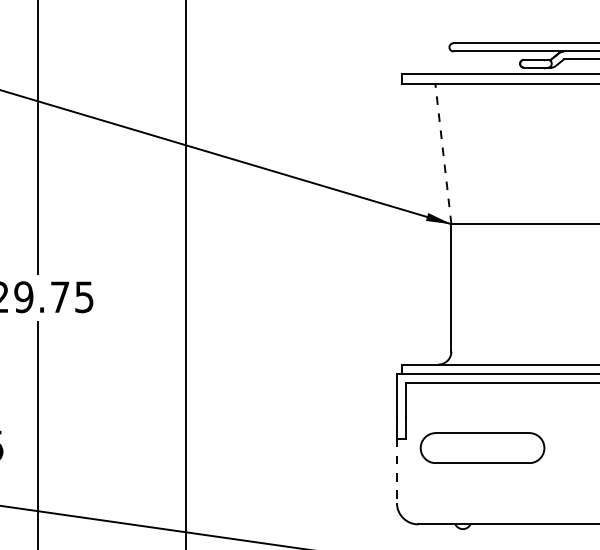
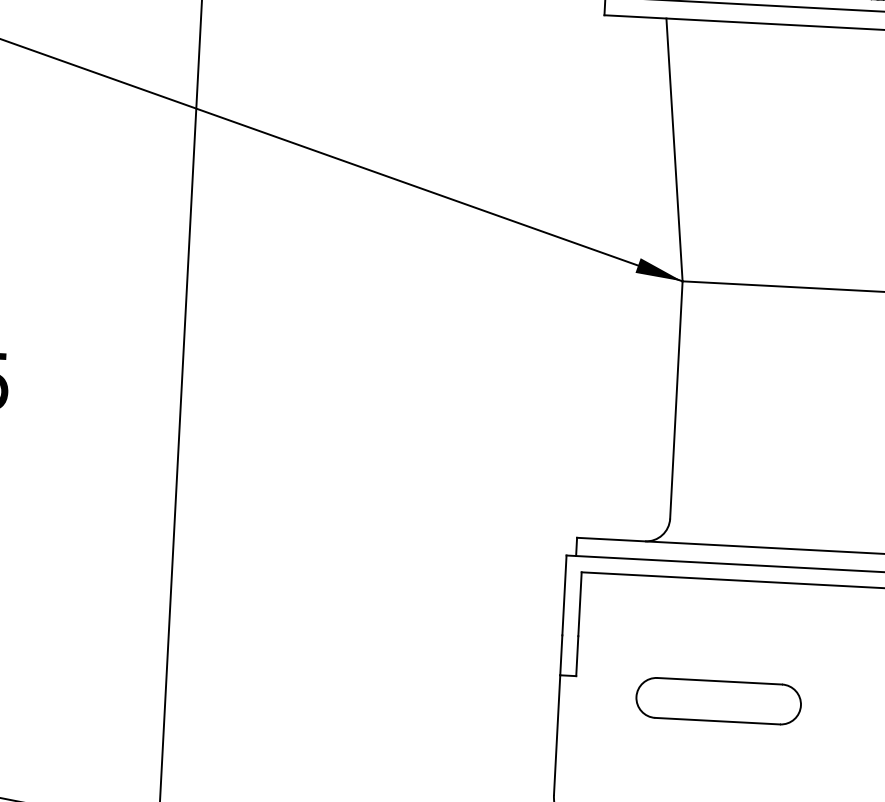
line: (443, 154) -> (674, 150), dashed -> solid
part: (482, 447) -> (718, 700), size x0.71
line: (396, 471) -> (556, 736), dashed -> solid

